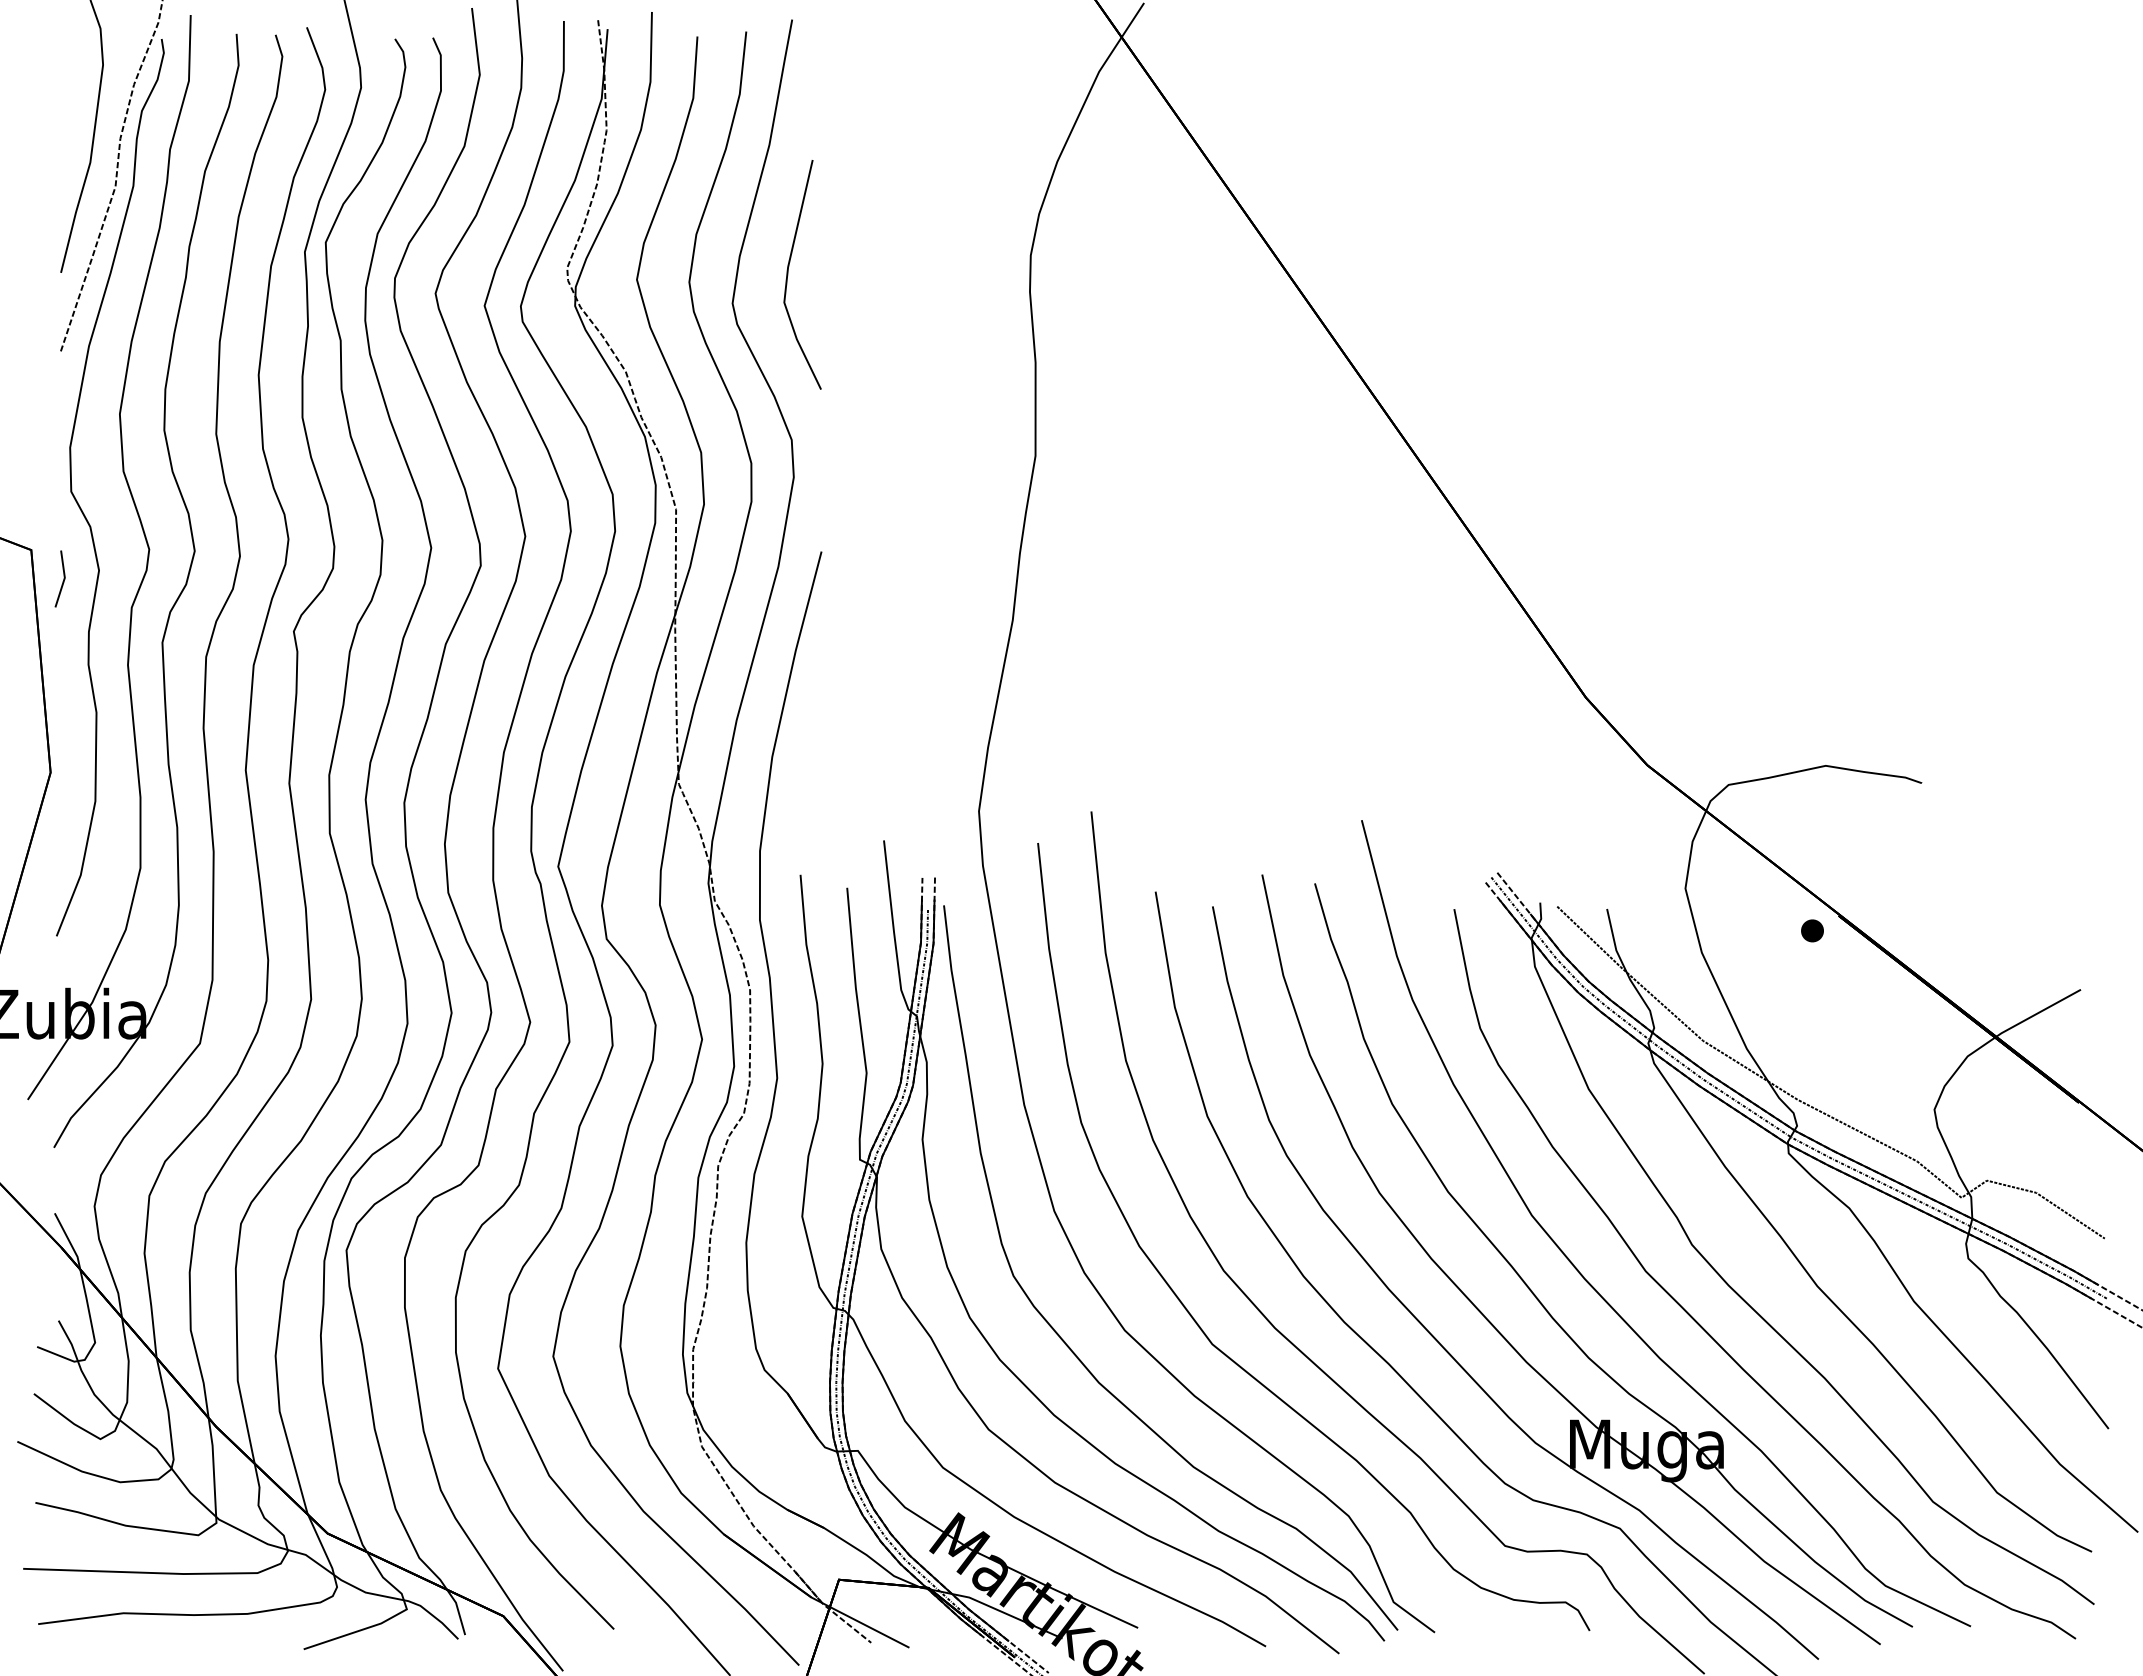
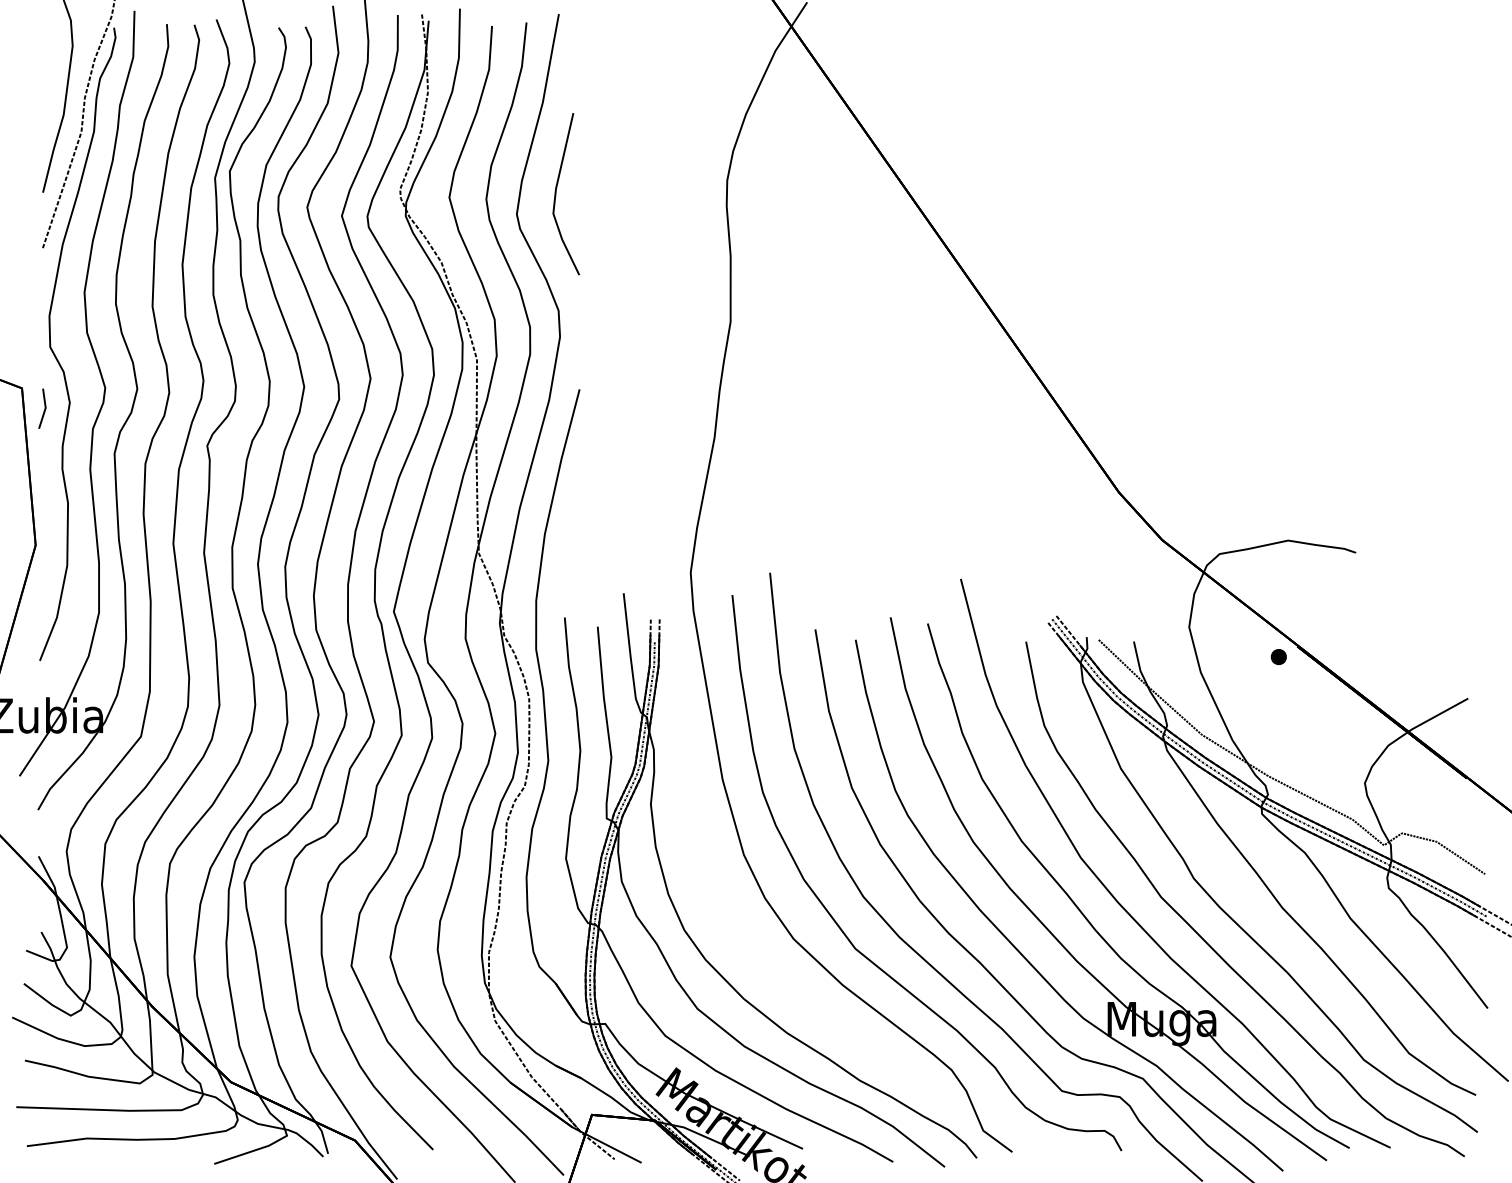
part: (1070, 1347) -> (755, 951), removed

